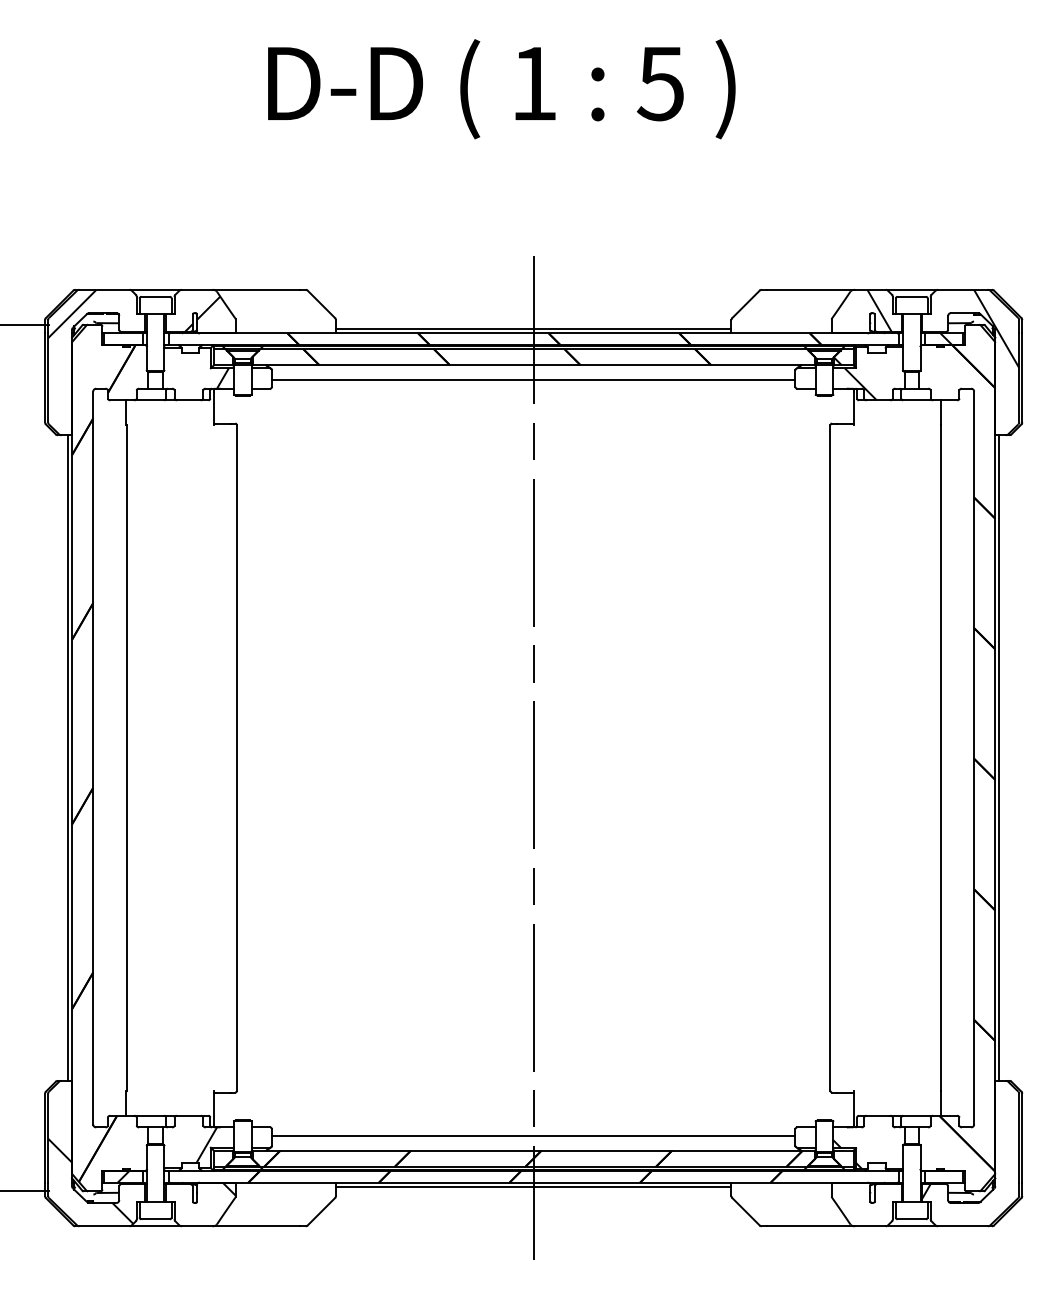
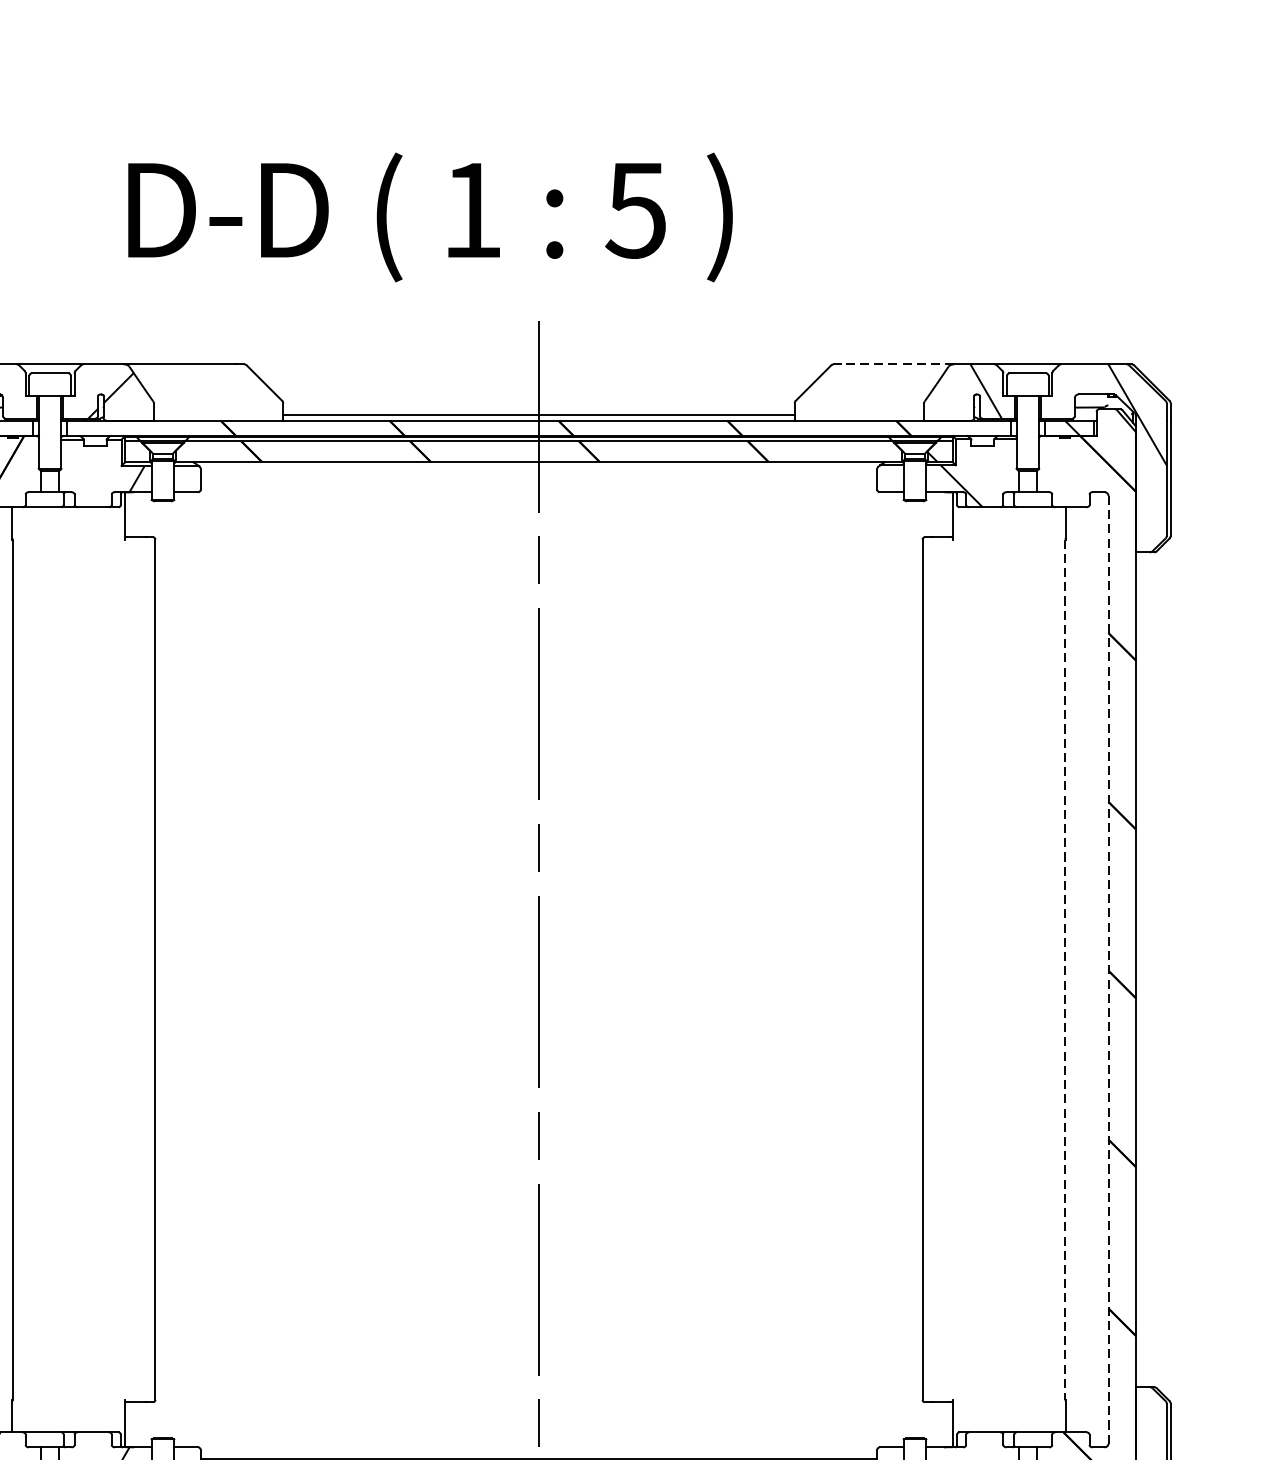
text: (501, 89) -> (430, 217), moved
line: (811, 289) -> (898, 363), solid -> dashed
line: (533, 379) -> (538, 480), removed
line: (999, 757) -> (1141, 969), removed
line: (940, 758) -> (1064, 970), solid -> dashed
line: (974, 758) -> (1108, 970), solid -> dashed

